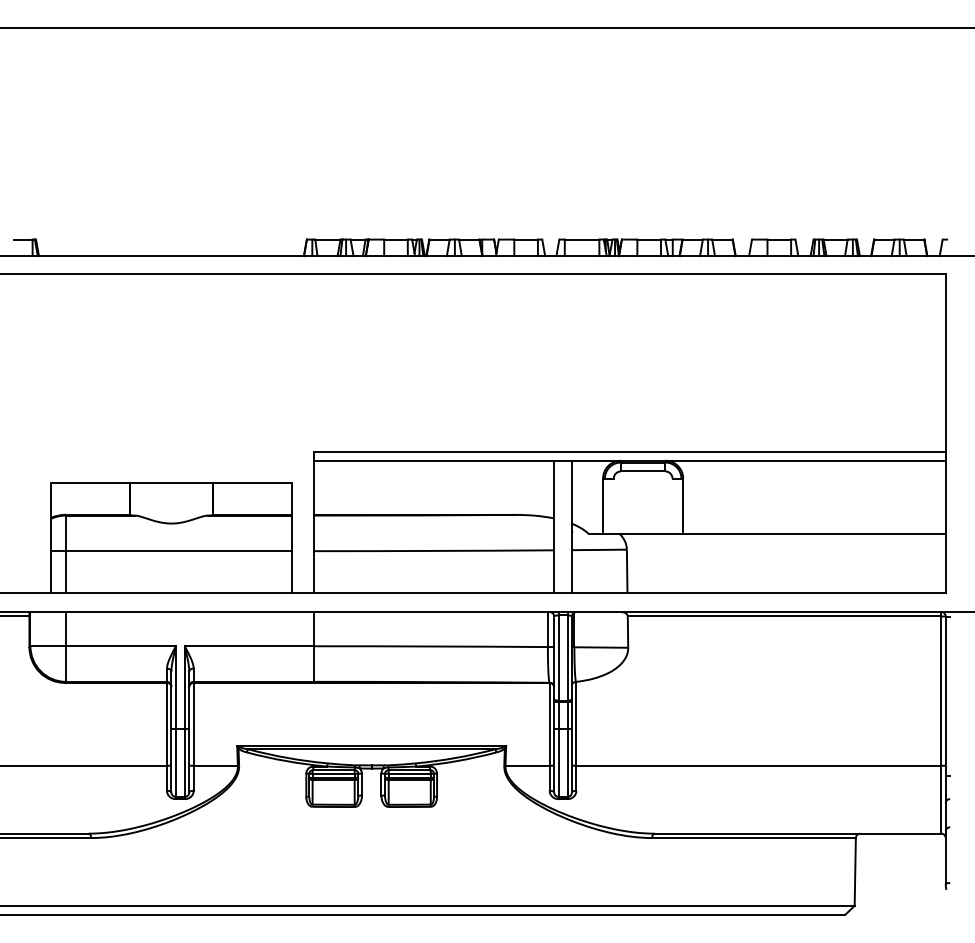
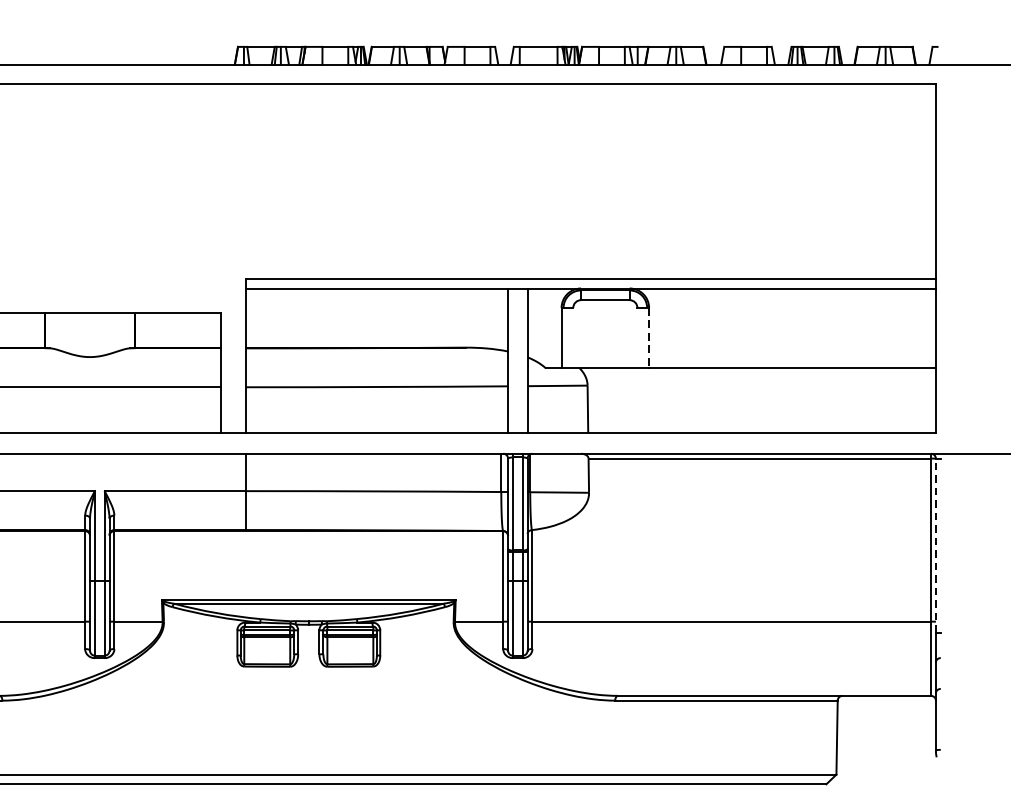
line: (683, 506) -> (649, 338), solid -> dashed
line: (945, 696) -> (935, 546), solid -> dashed

